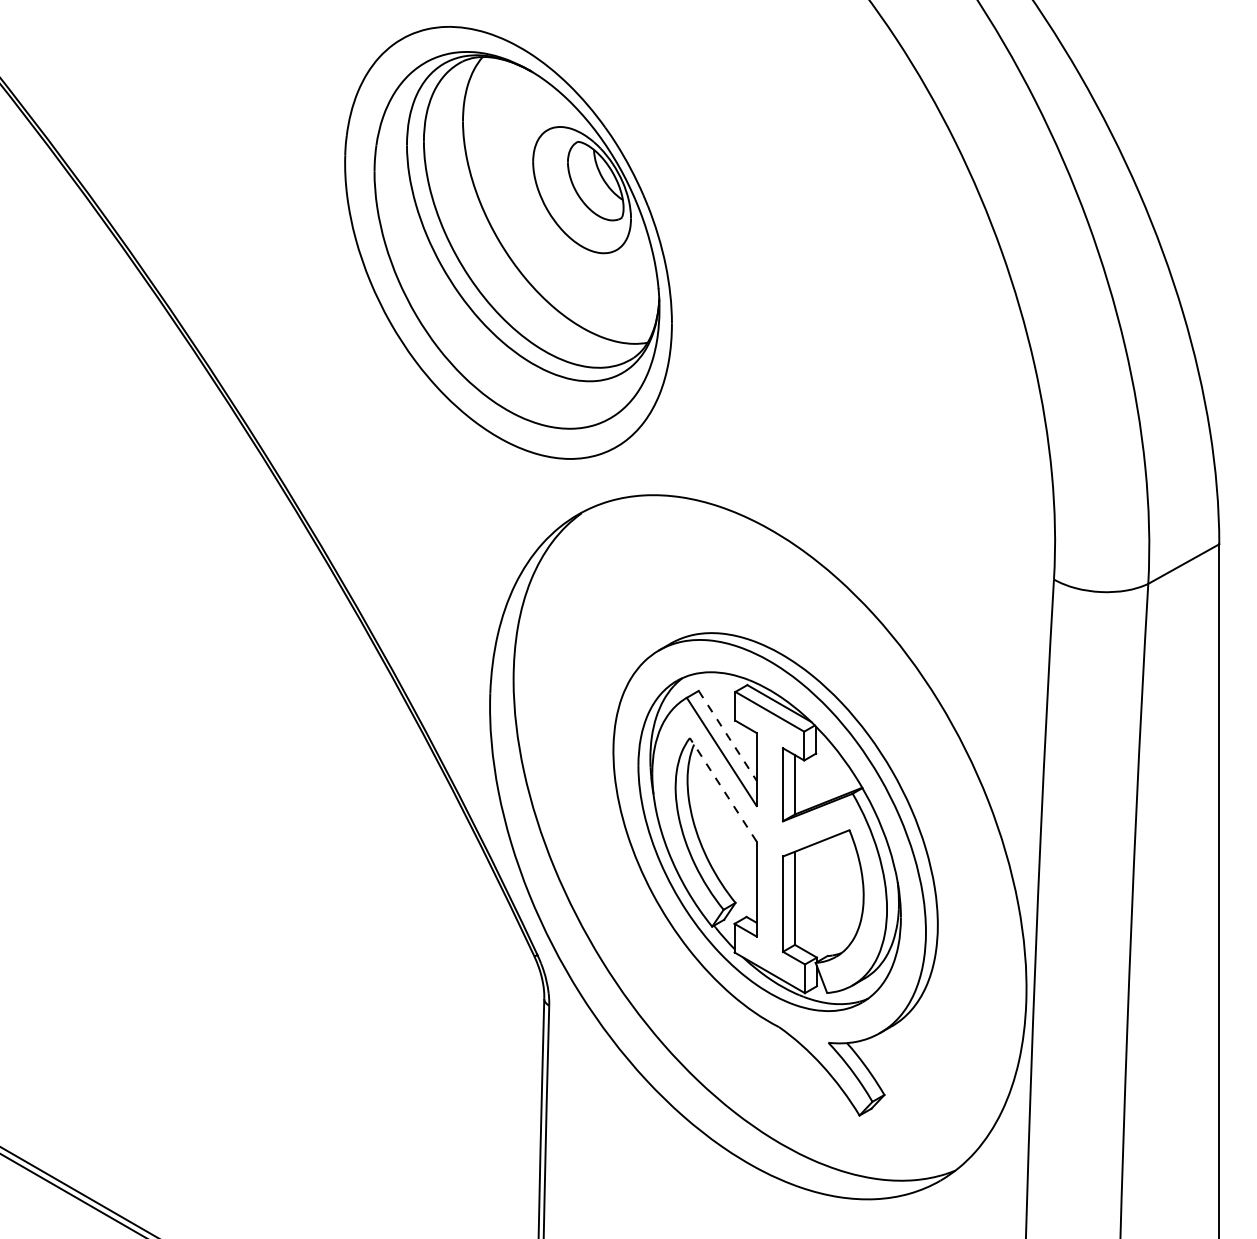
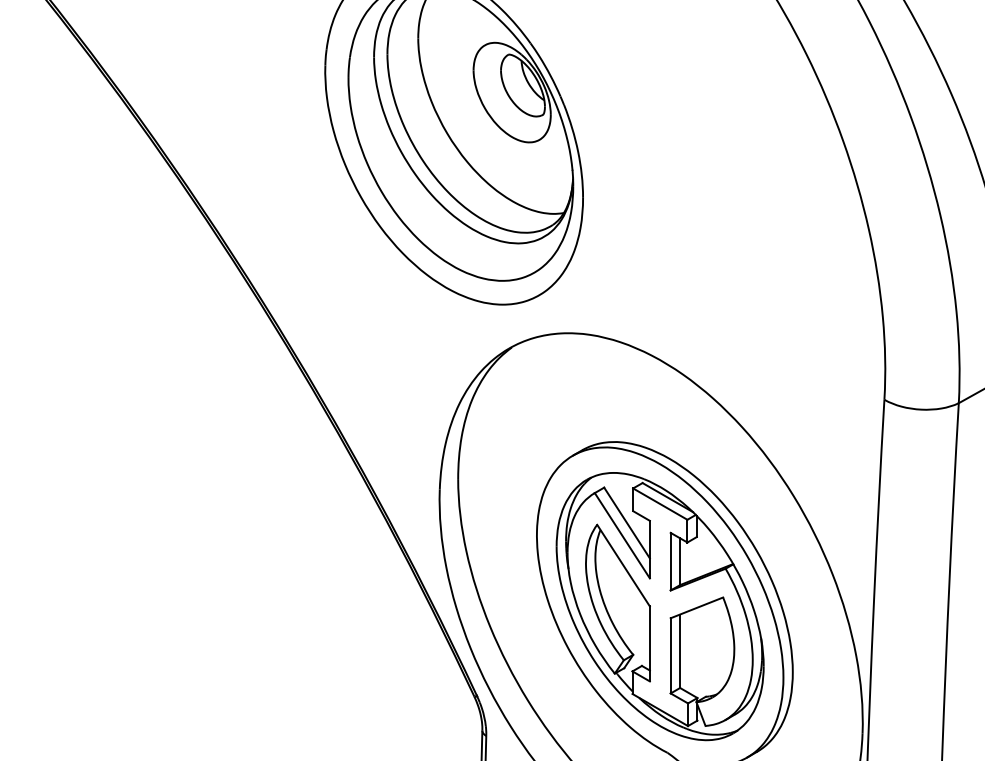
line: (727, 736) -> (626, 523), dashed -> solid
line: (723, 789) -> (623, 565), dashed -> solid

